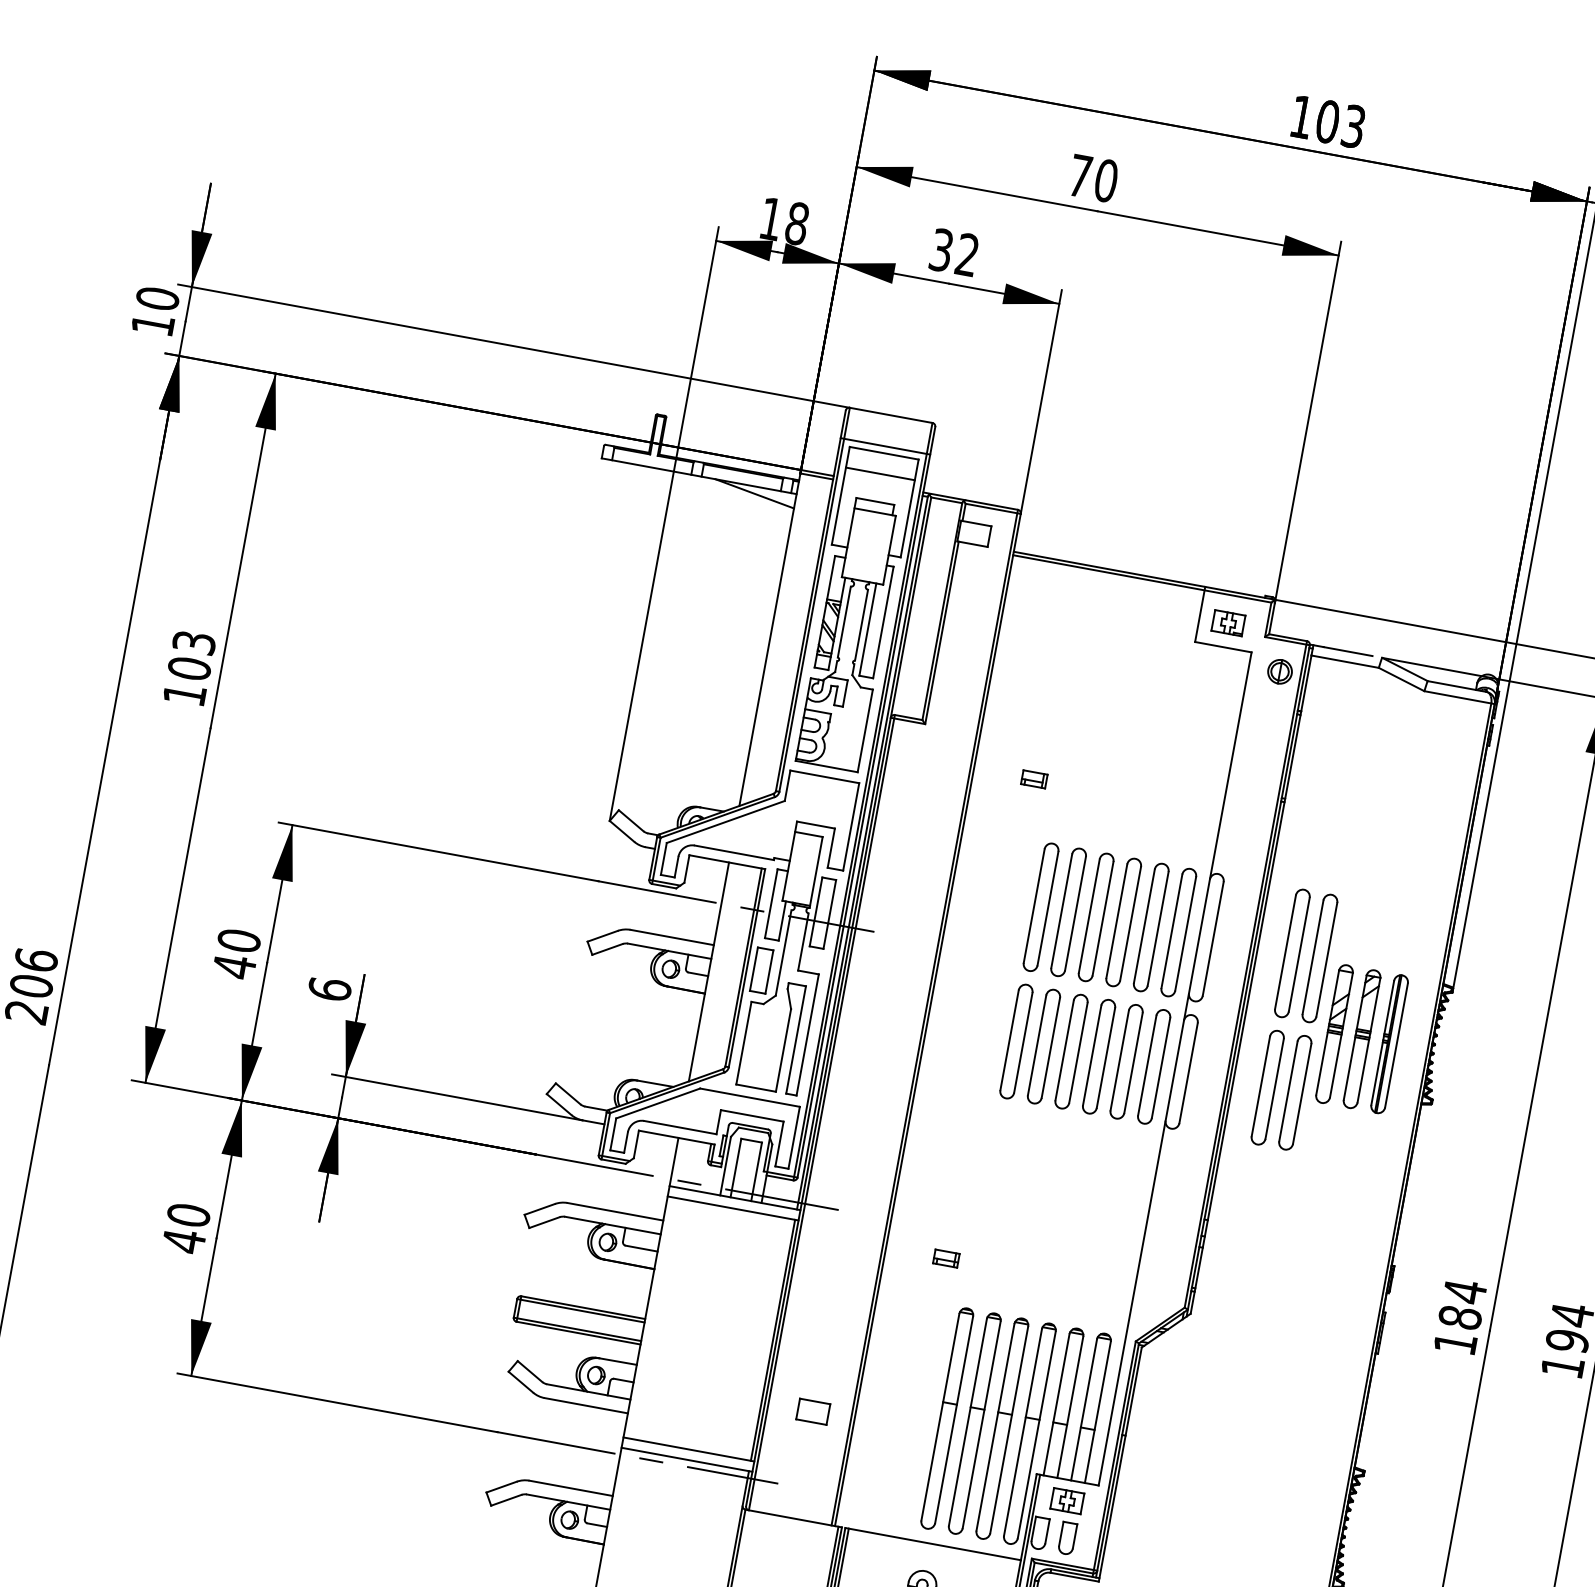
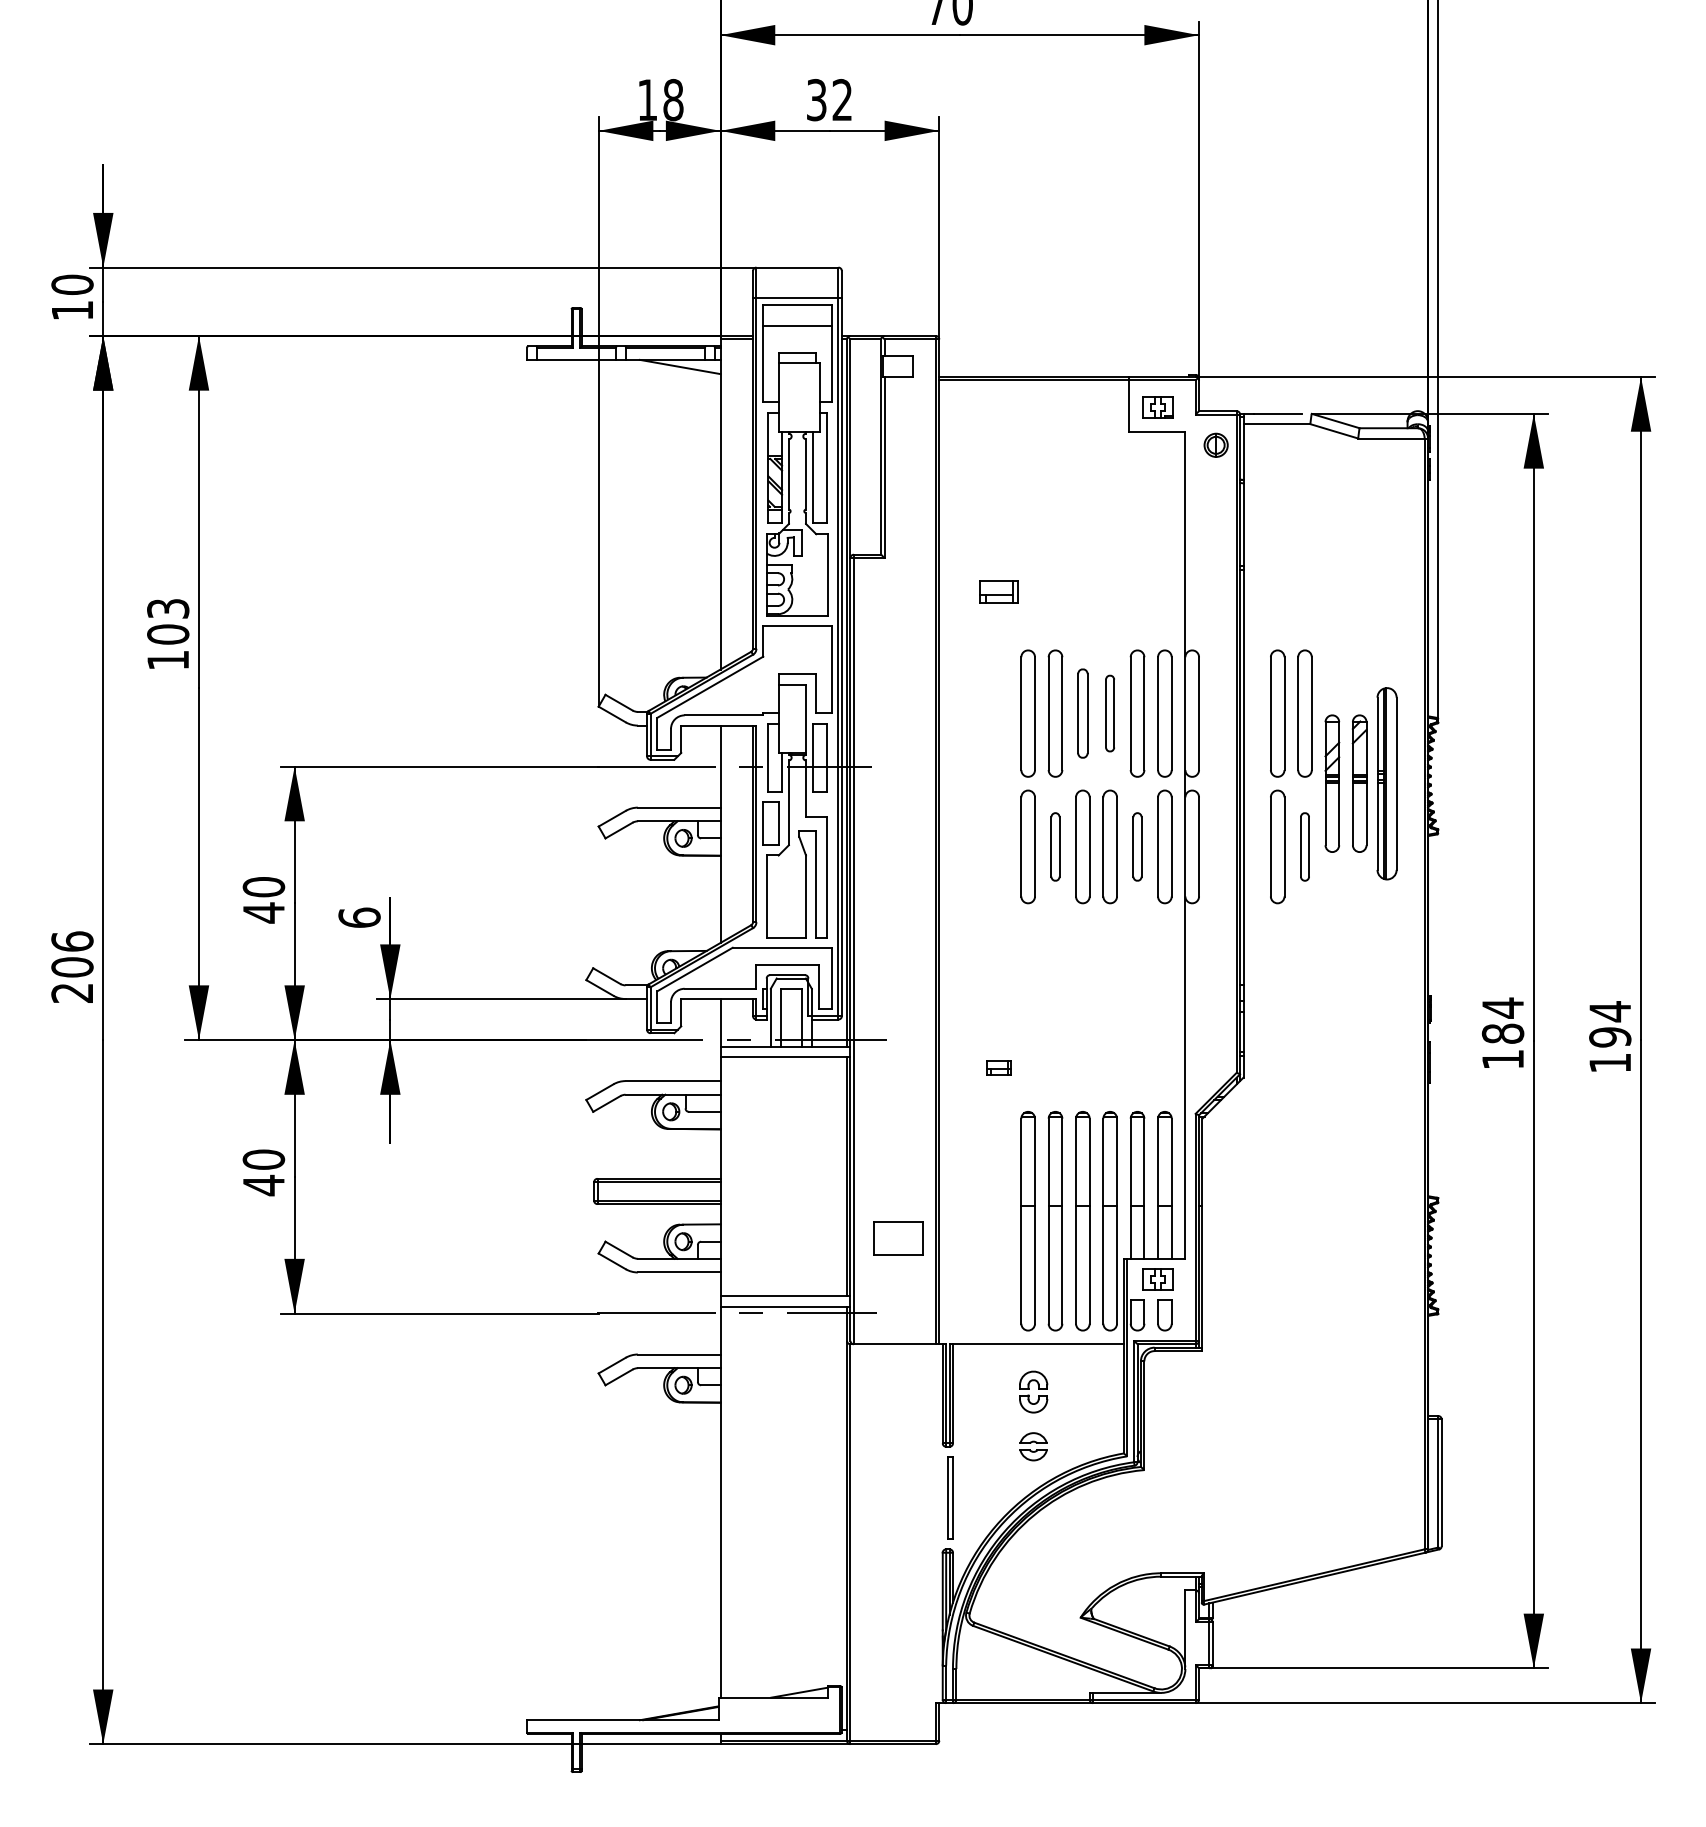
part: (1033, 778) -> (998, 591), size x1.6
part: (1095, 917) -> (1082, 713), size x0.7
part: (1123, 922) -> (1109, 713), size x0.6
part: (1389, 1043) -> (1386, 783), size x1.4
part: (1044, 1046) -> (1055, 846), size x0.6
part: (1126, 1061) -> (1137, 846), size x0.6
part: (1294, 1092) -> (1304, 846), size x0.6
part: (812, 1411) -> (897, 1238), size x1.6

